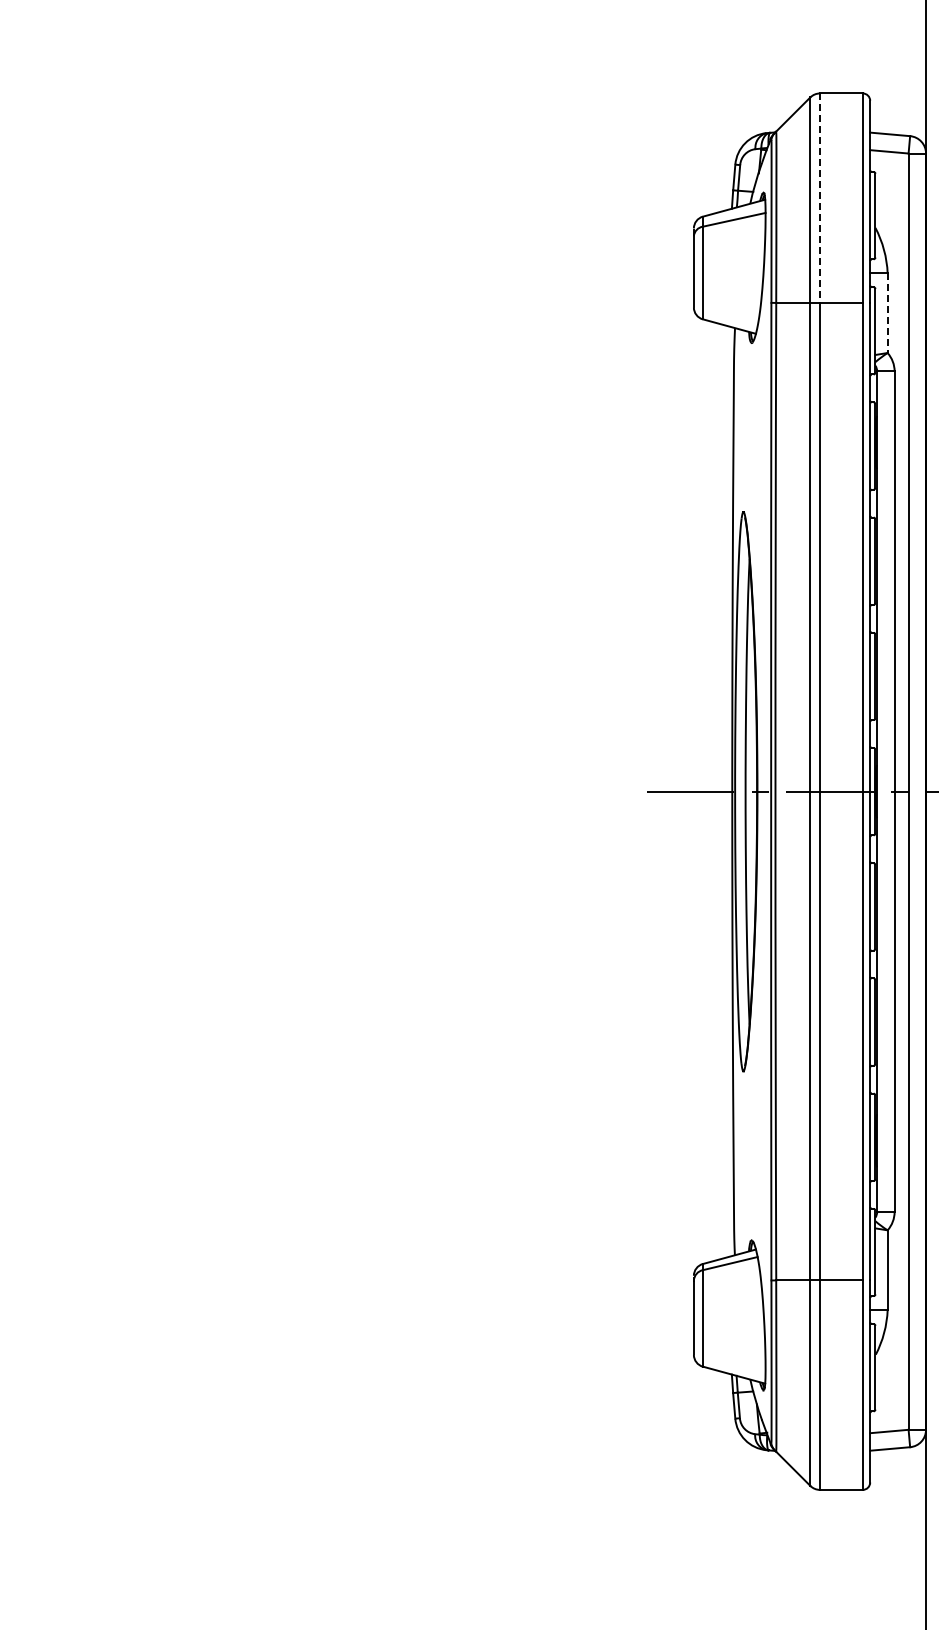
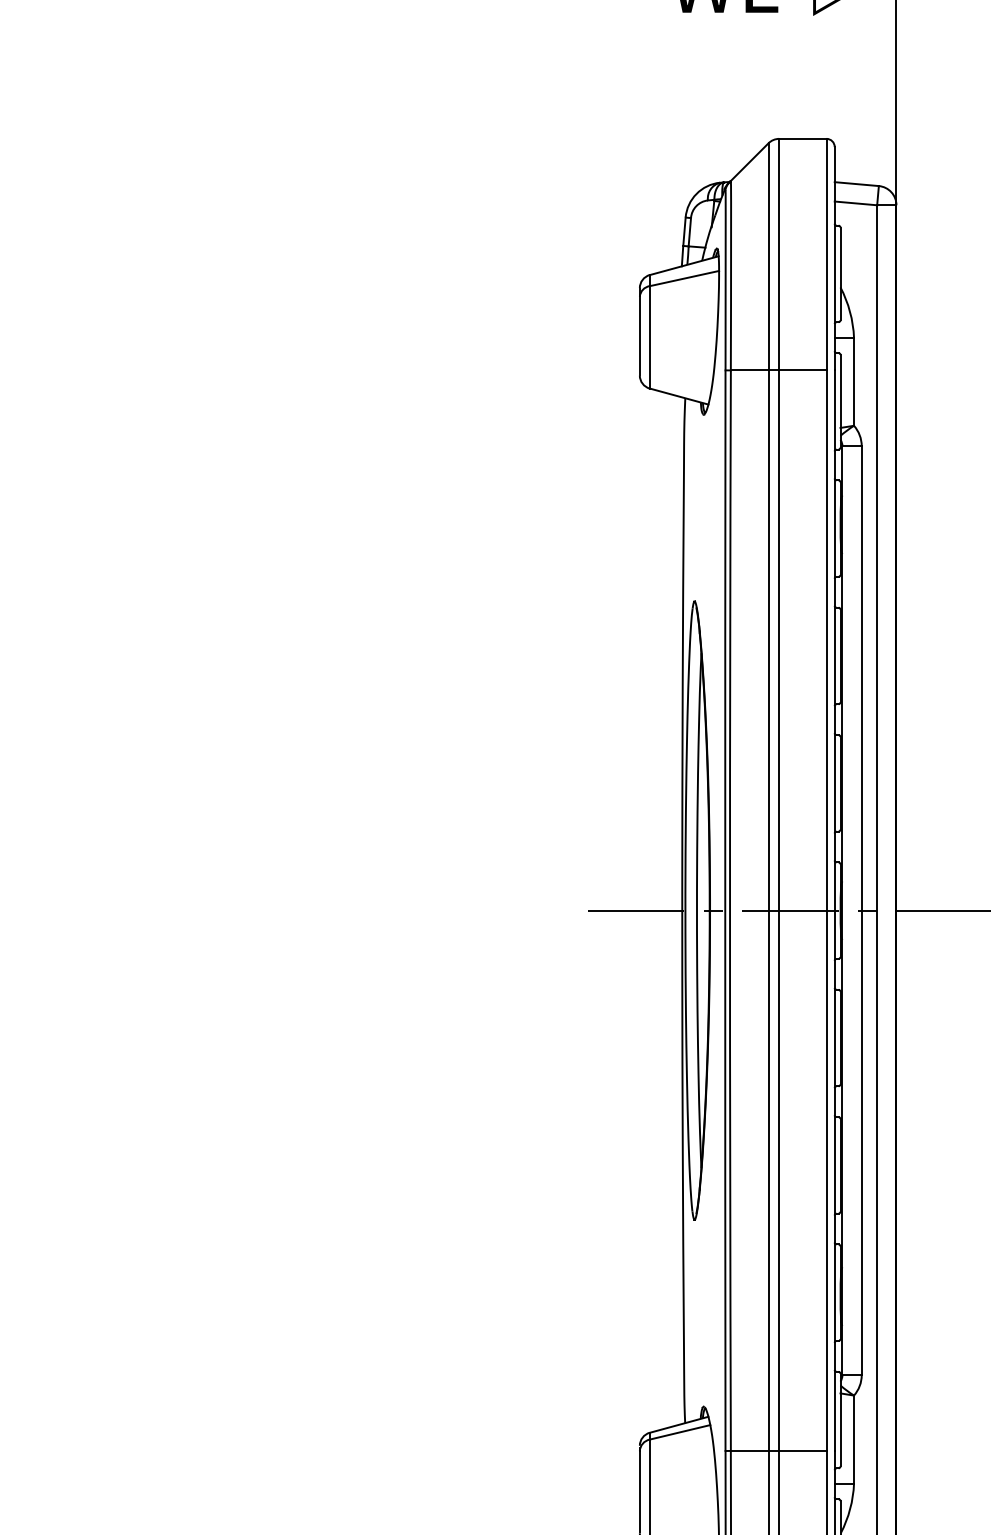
line: (819, 198) -> (778, 254), dashed -> solid
line: (887, 313) -> (853, 382), dashed -> solid

